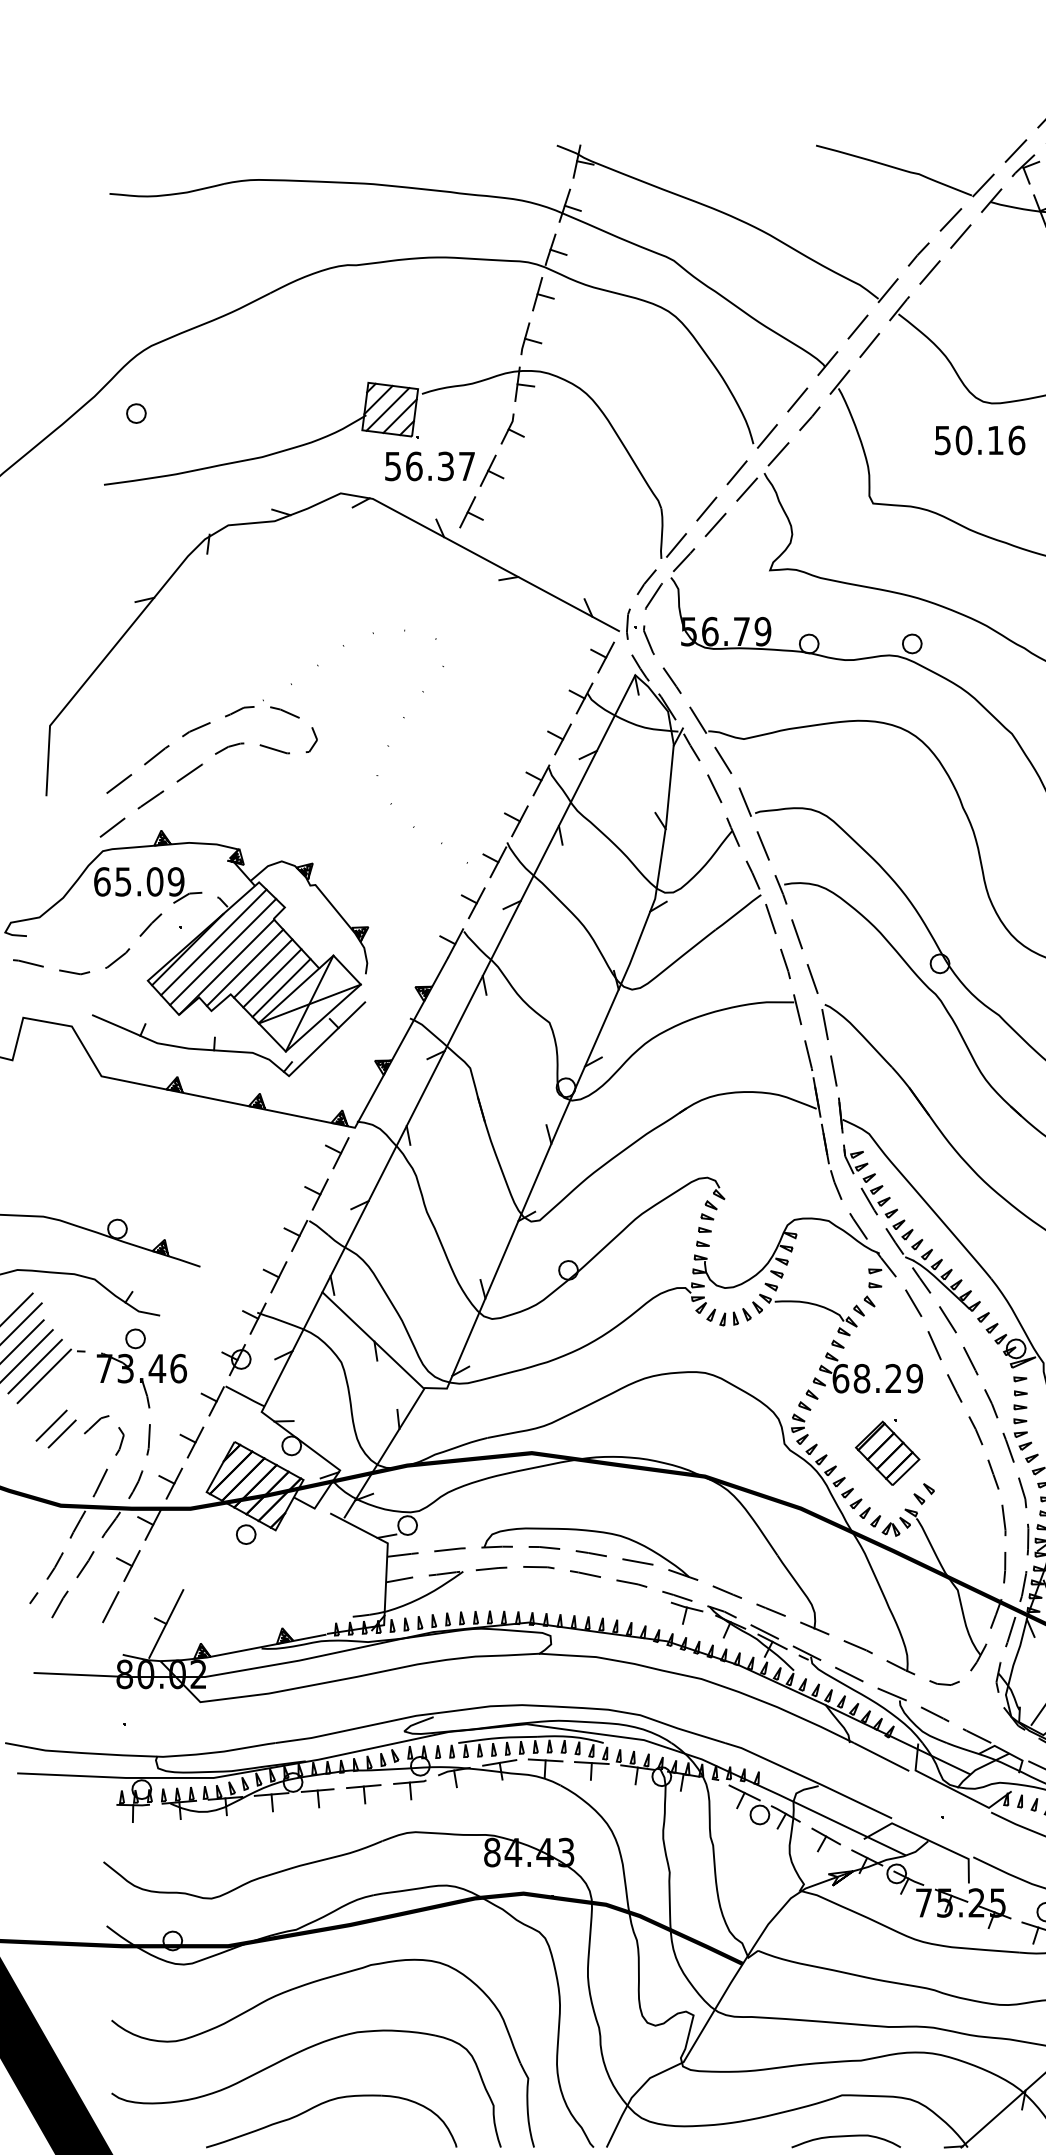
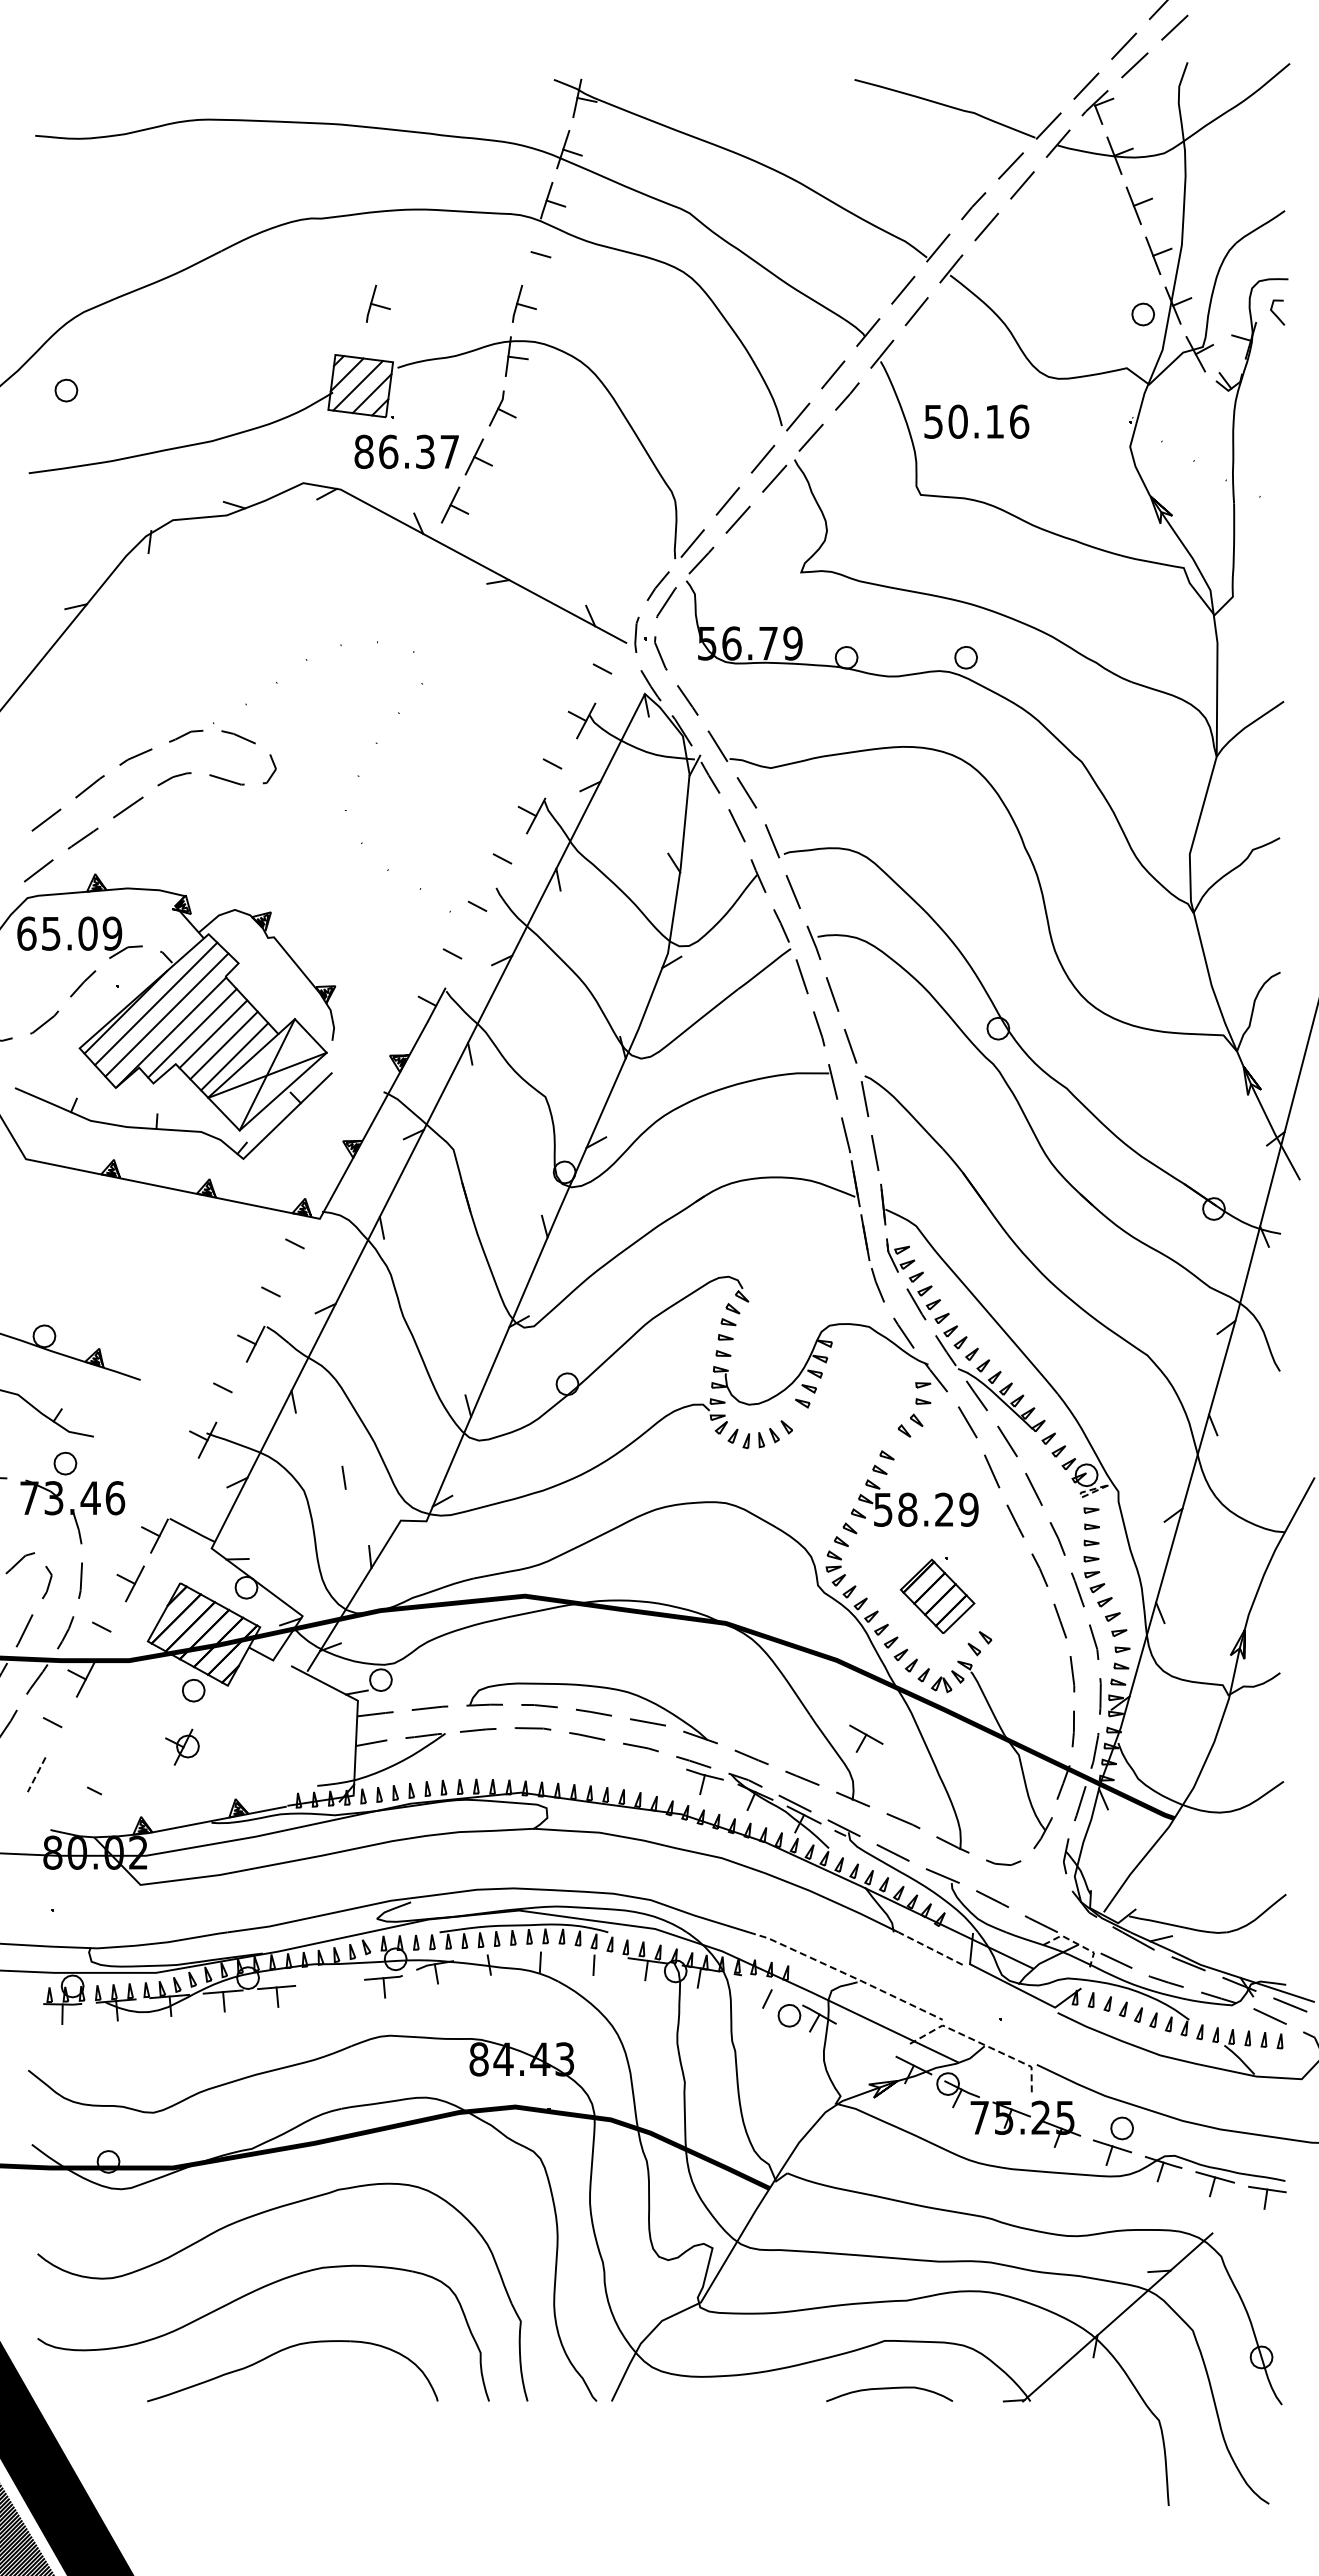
line: (537, 293) -> (531, 251), removed
part: (405, 338) -> (378, 303), added
text: (979, 440) -> (976, 421), moved
text: (392, 466) -> (363, 451), 56.37 -> 86.37
line: (606, 657) -> (611, 673), removed
line: (563, 739) -> (561, 768), removed
line: (520, 821) -> (511, 863), removed
line: (498, 861) -> (486, 910), removed
line: (477, 903) -> (461, 958), removed
line: (340, 1152) -> (303, 1247), removed
line: (320, 1193) -> (279, 1295), removed
line: (278, 1276) -> (231, 1391), removed
part: (809, 1304) -> (846, 1423), removed
line: (372, 1339) -> (340, 1464), removed
line: (1033, 1357) -> (1106, 1485), solid -> dashed
part: (236, 1359) -> (182, 1746), moved
text: (841, 1378) -> (883, 1509), 68.29 -> 58.29
line: (174, 1483) -> (110, 1631), removed
line: (132, 1565) -> (61, 1726), removed
line: (110, 1607) -> (36, 1775), solid -> dashed
line: (165, 1624) -> (100, 1794), removed
line: (1006, 1752) -> (1075, 1943), solid -> dashed
line: (881, 1756) -> (930, 1948), solid -> dashed
line: (545, 1760) -> (540, 1952), removed
line: (499, 1762) -> (487, 1955), removed
line: (591, 1762) -> (594, 1955), removed
line: (809, 1779) -> (846, 1974), solid -> dashed
line: (744, 1792) -> (771, 1989), removed
part: (363, 1794) -> (329, 1991), removed
part: (826, 1839) -> (866, 1738), moved
line: (927, 1839) -> (983, 2044), solid -> dashed

